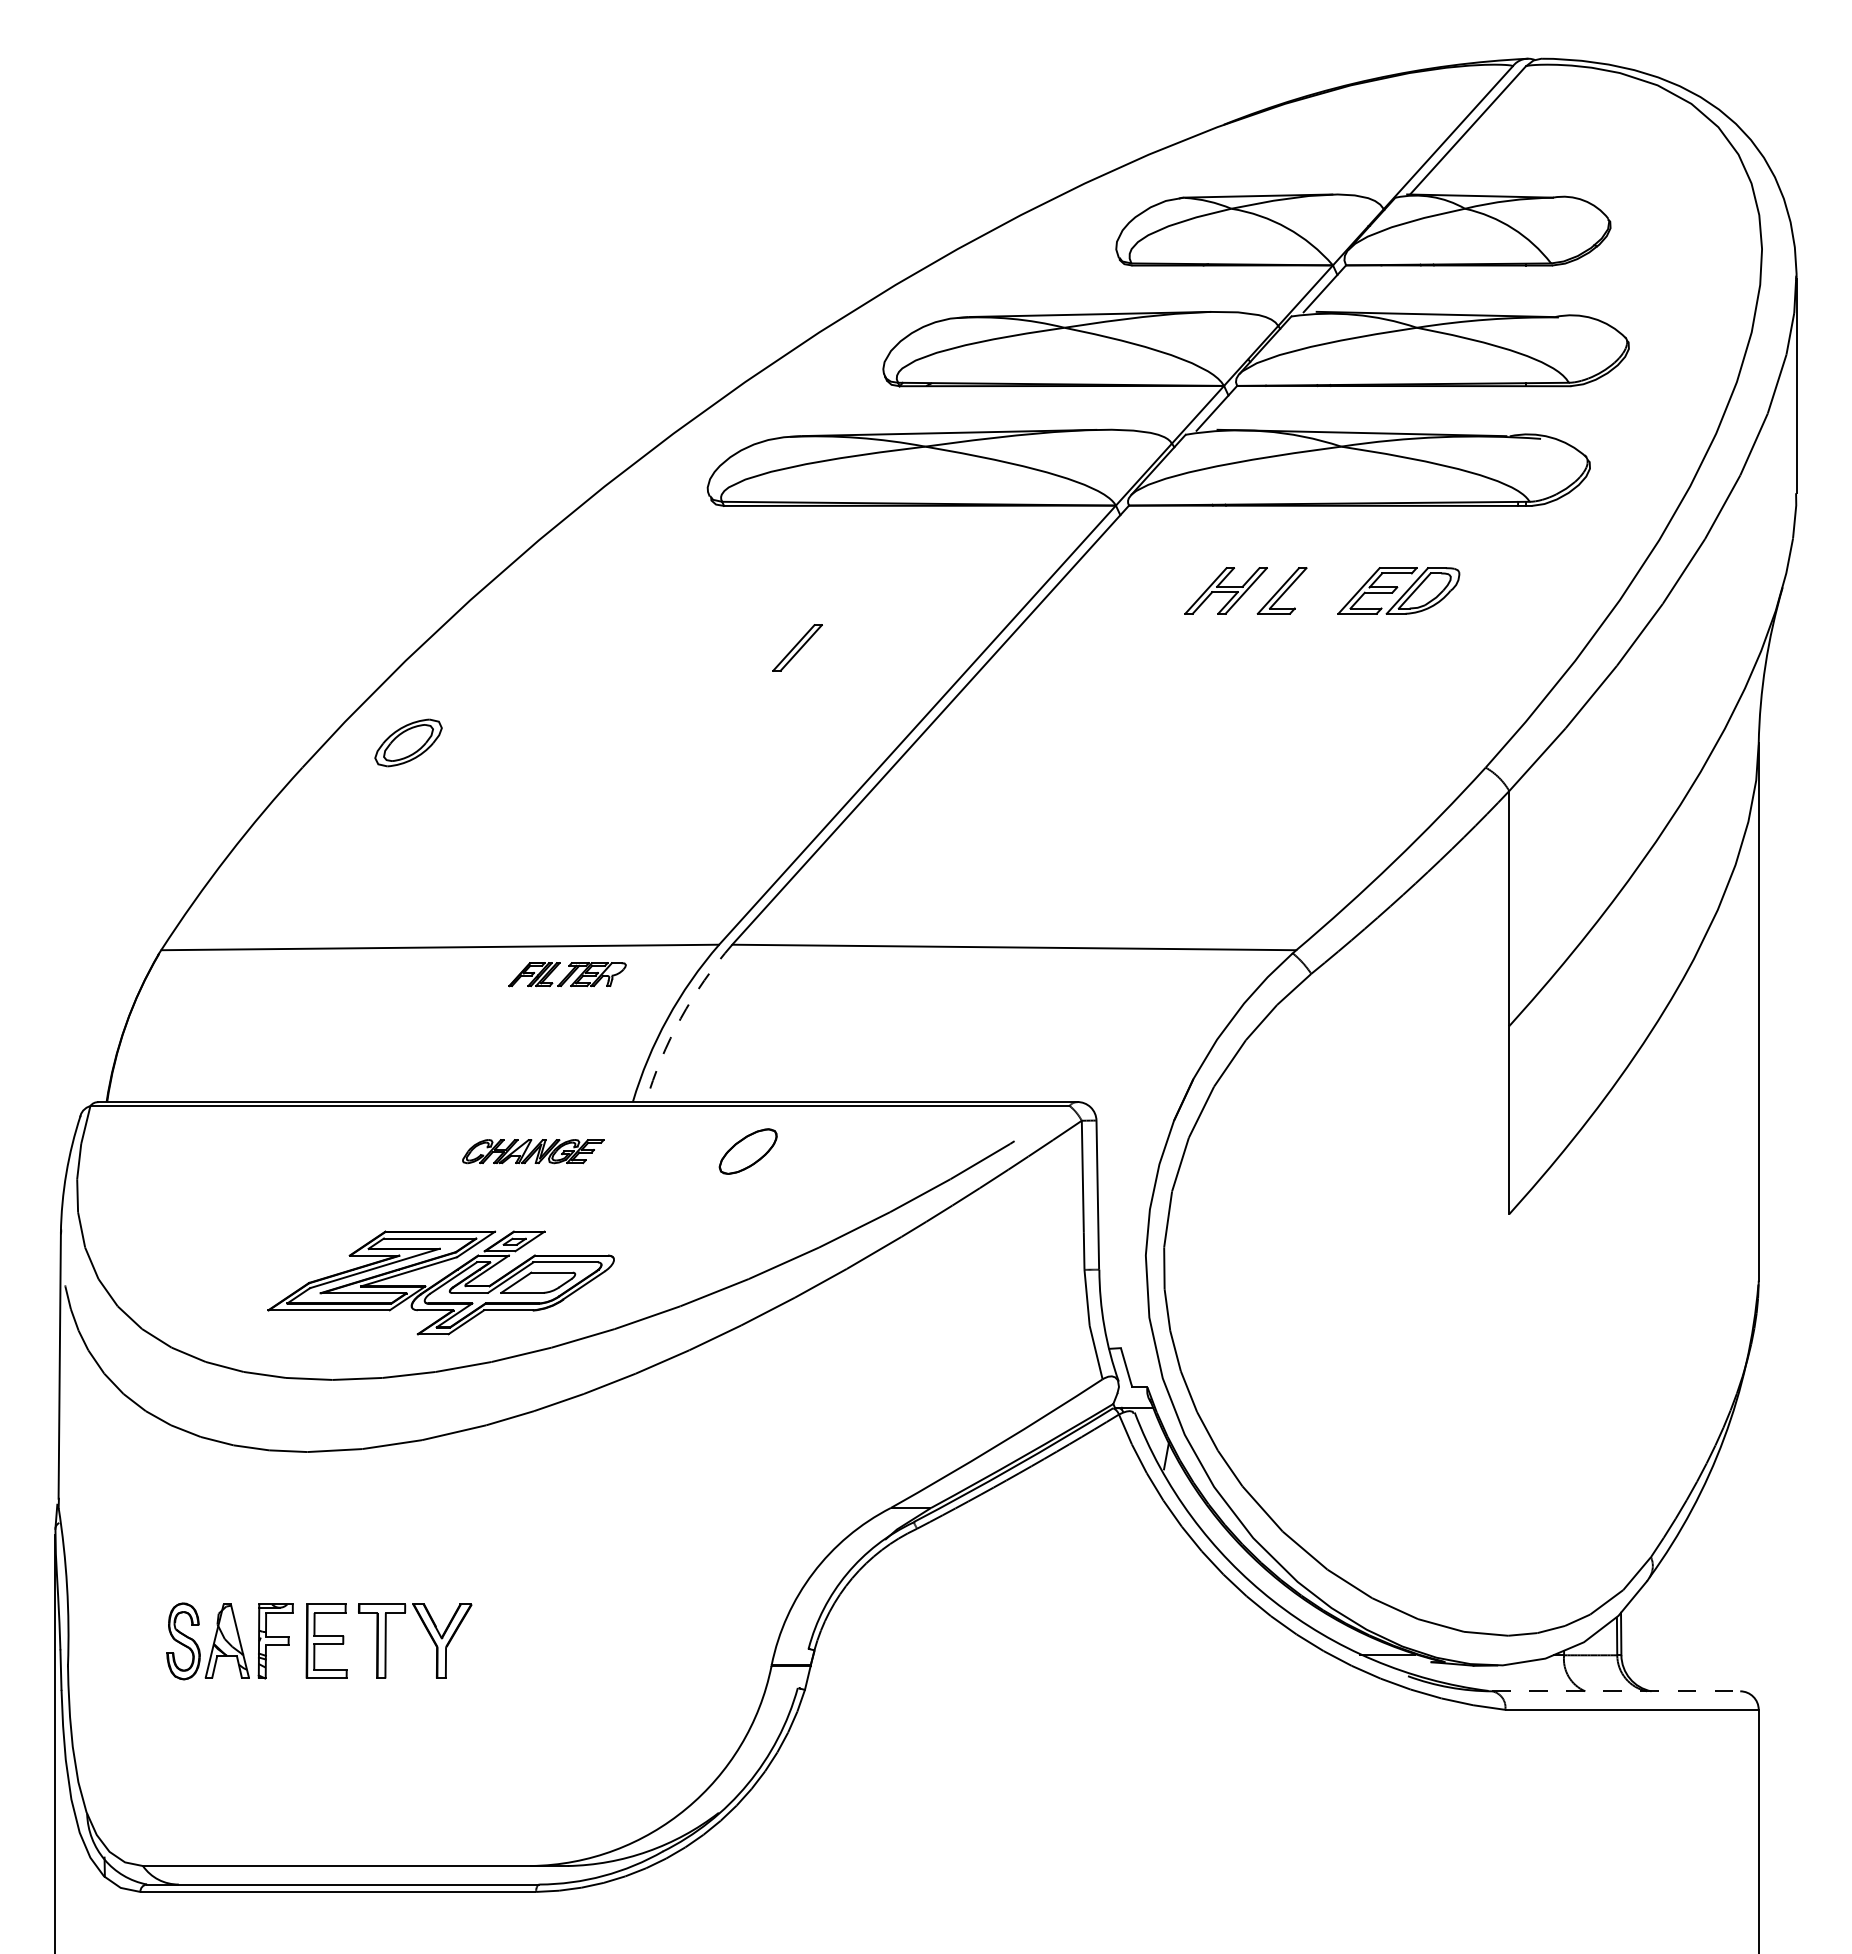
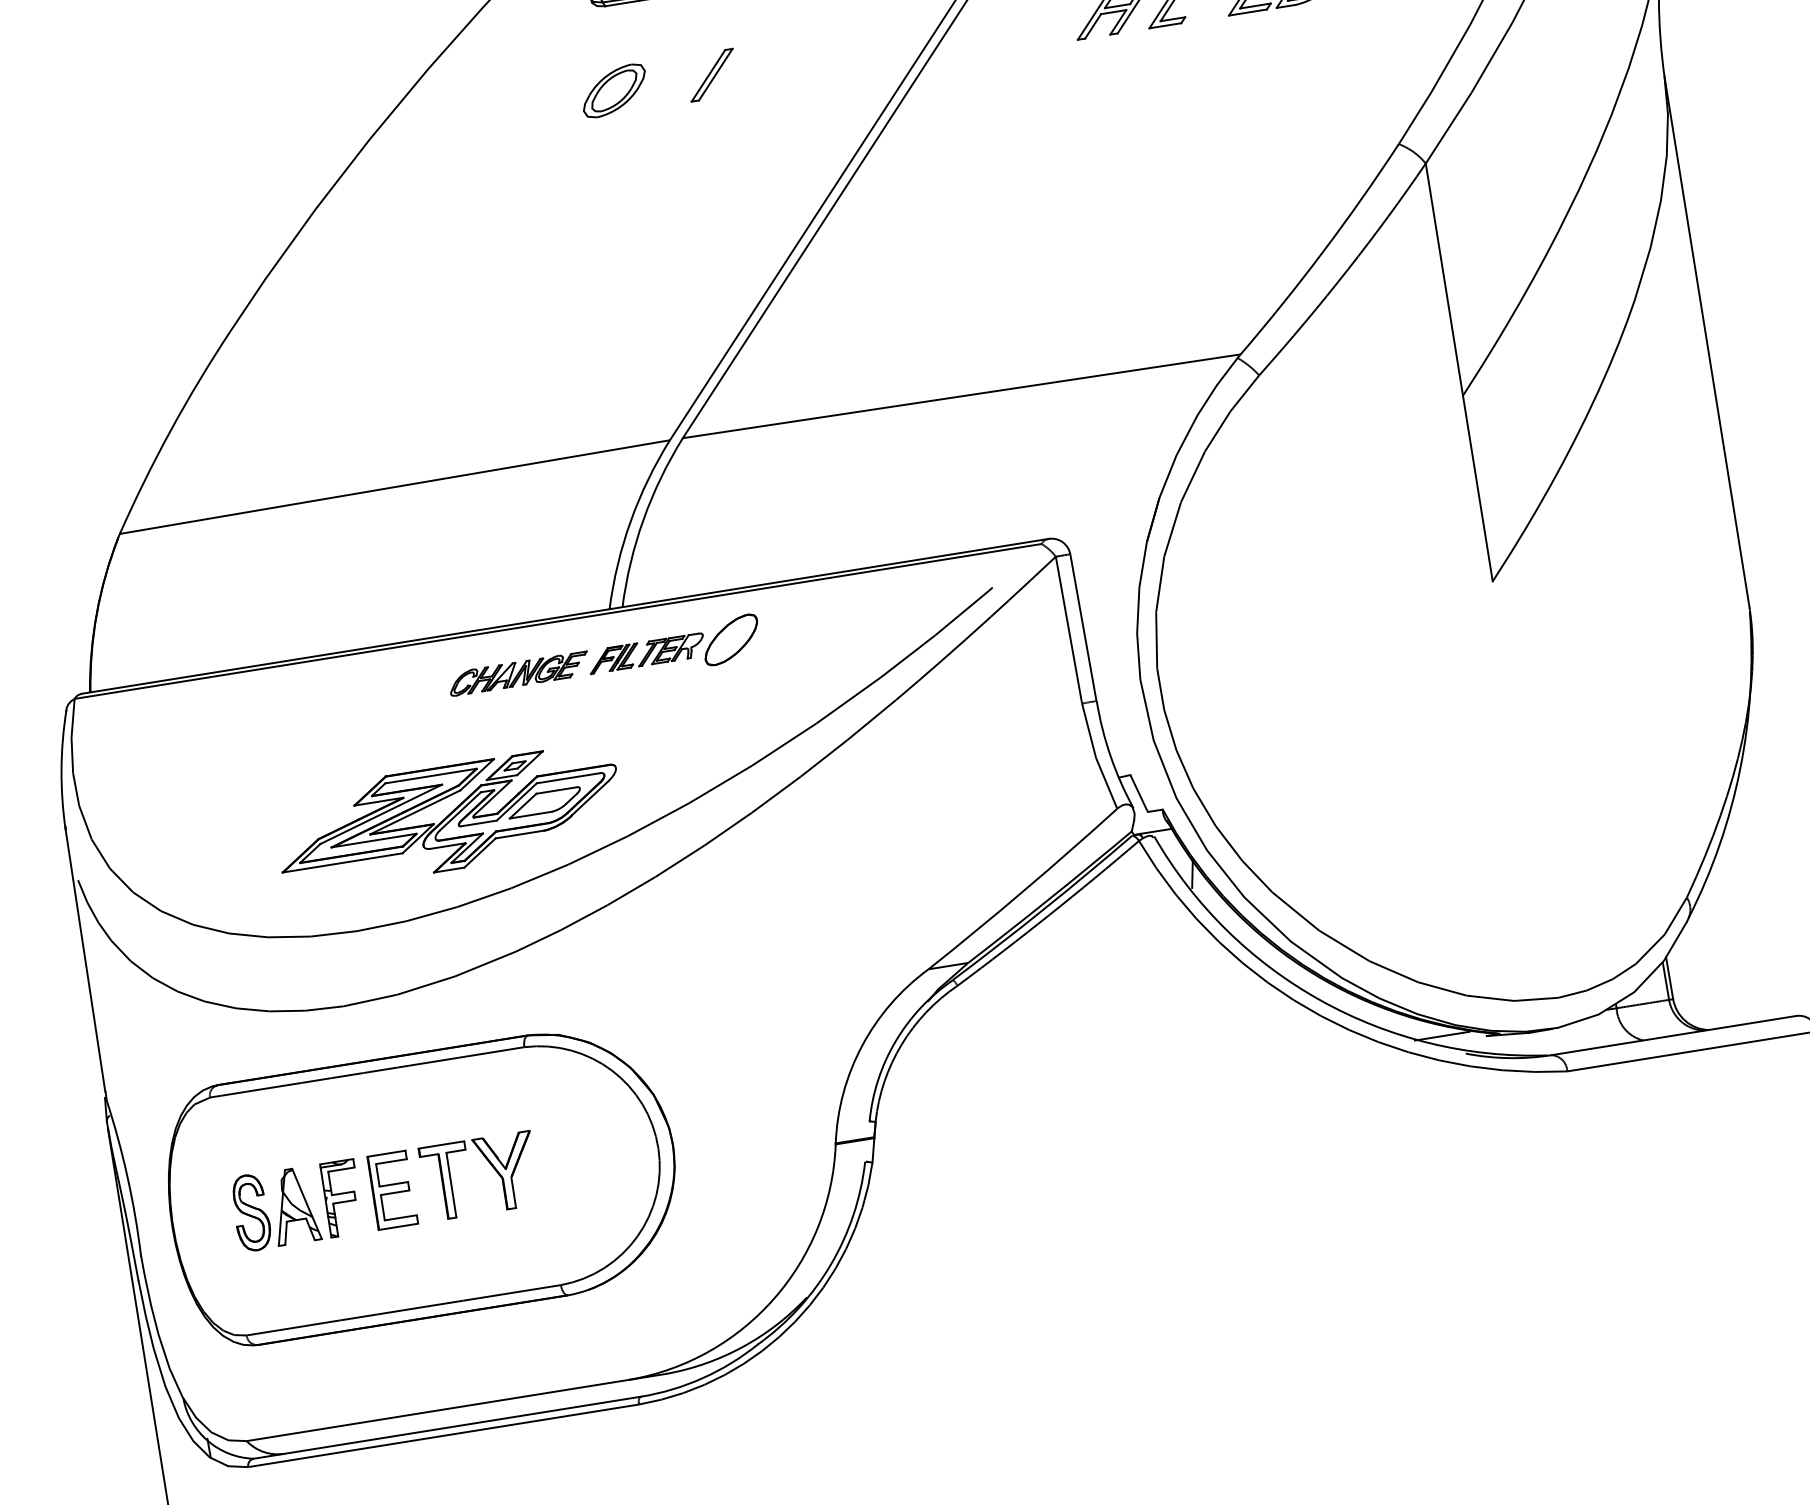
part: (797, 647) -> (711, 74), moved
part: (408, 742) -> (614, 90), moved
part: (567, 974) -> (646, 653), moved
arc: (680, 1018) -> (643, 519), dashed -> solid
part: (356, 1640) -> (421, 1184), added
line: (1616, 1691) -> (1674, 1035), dashed -> solid

